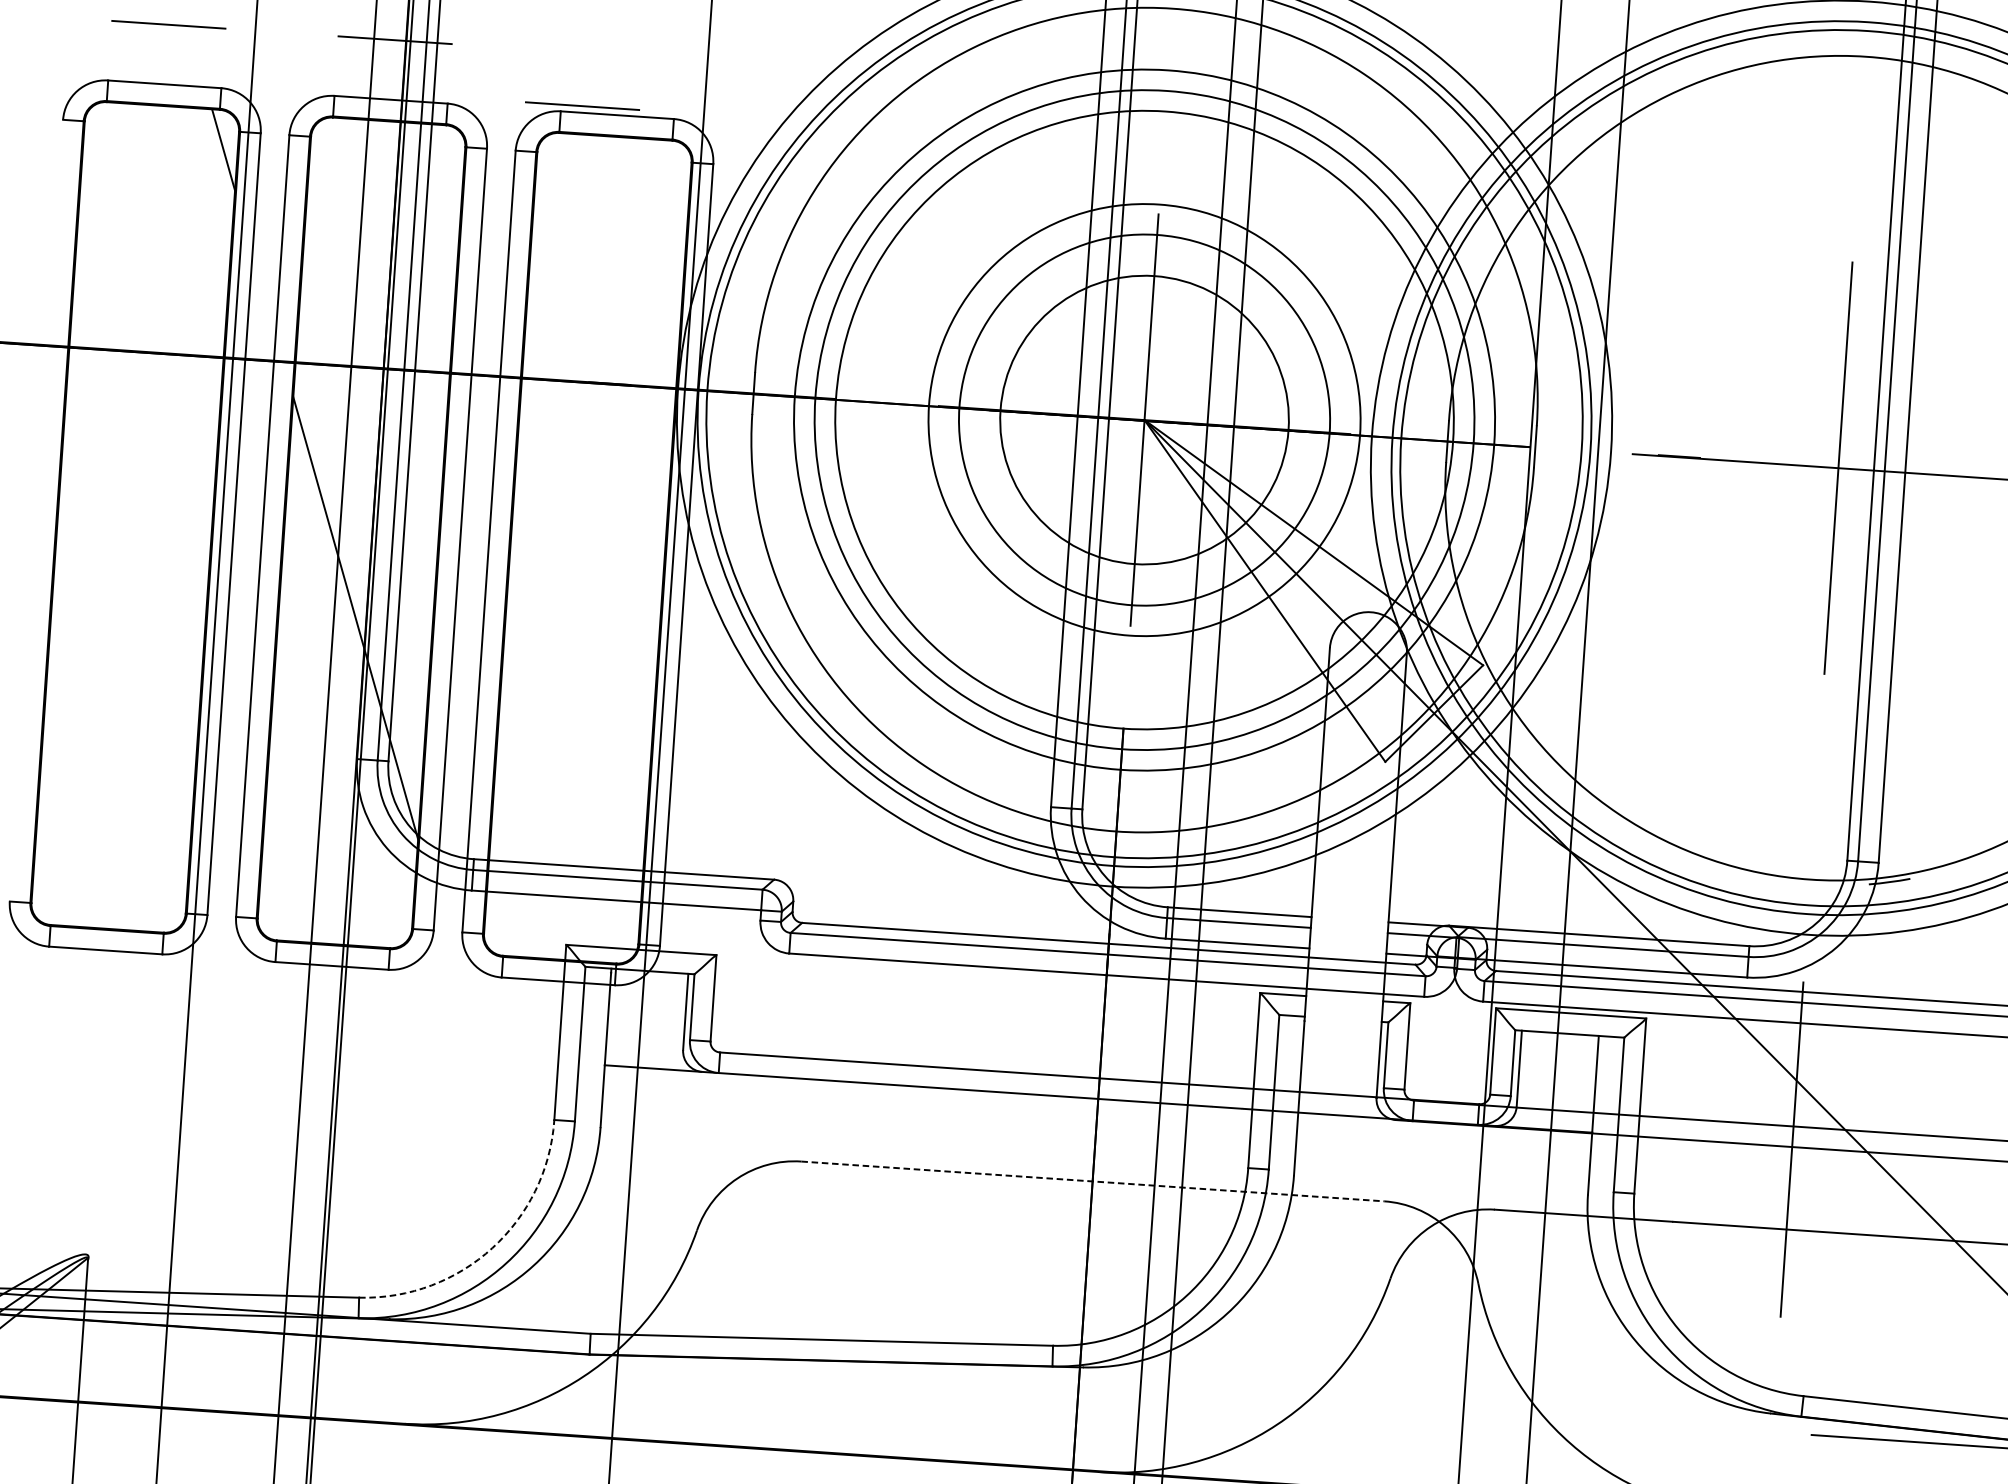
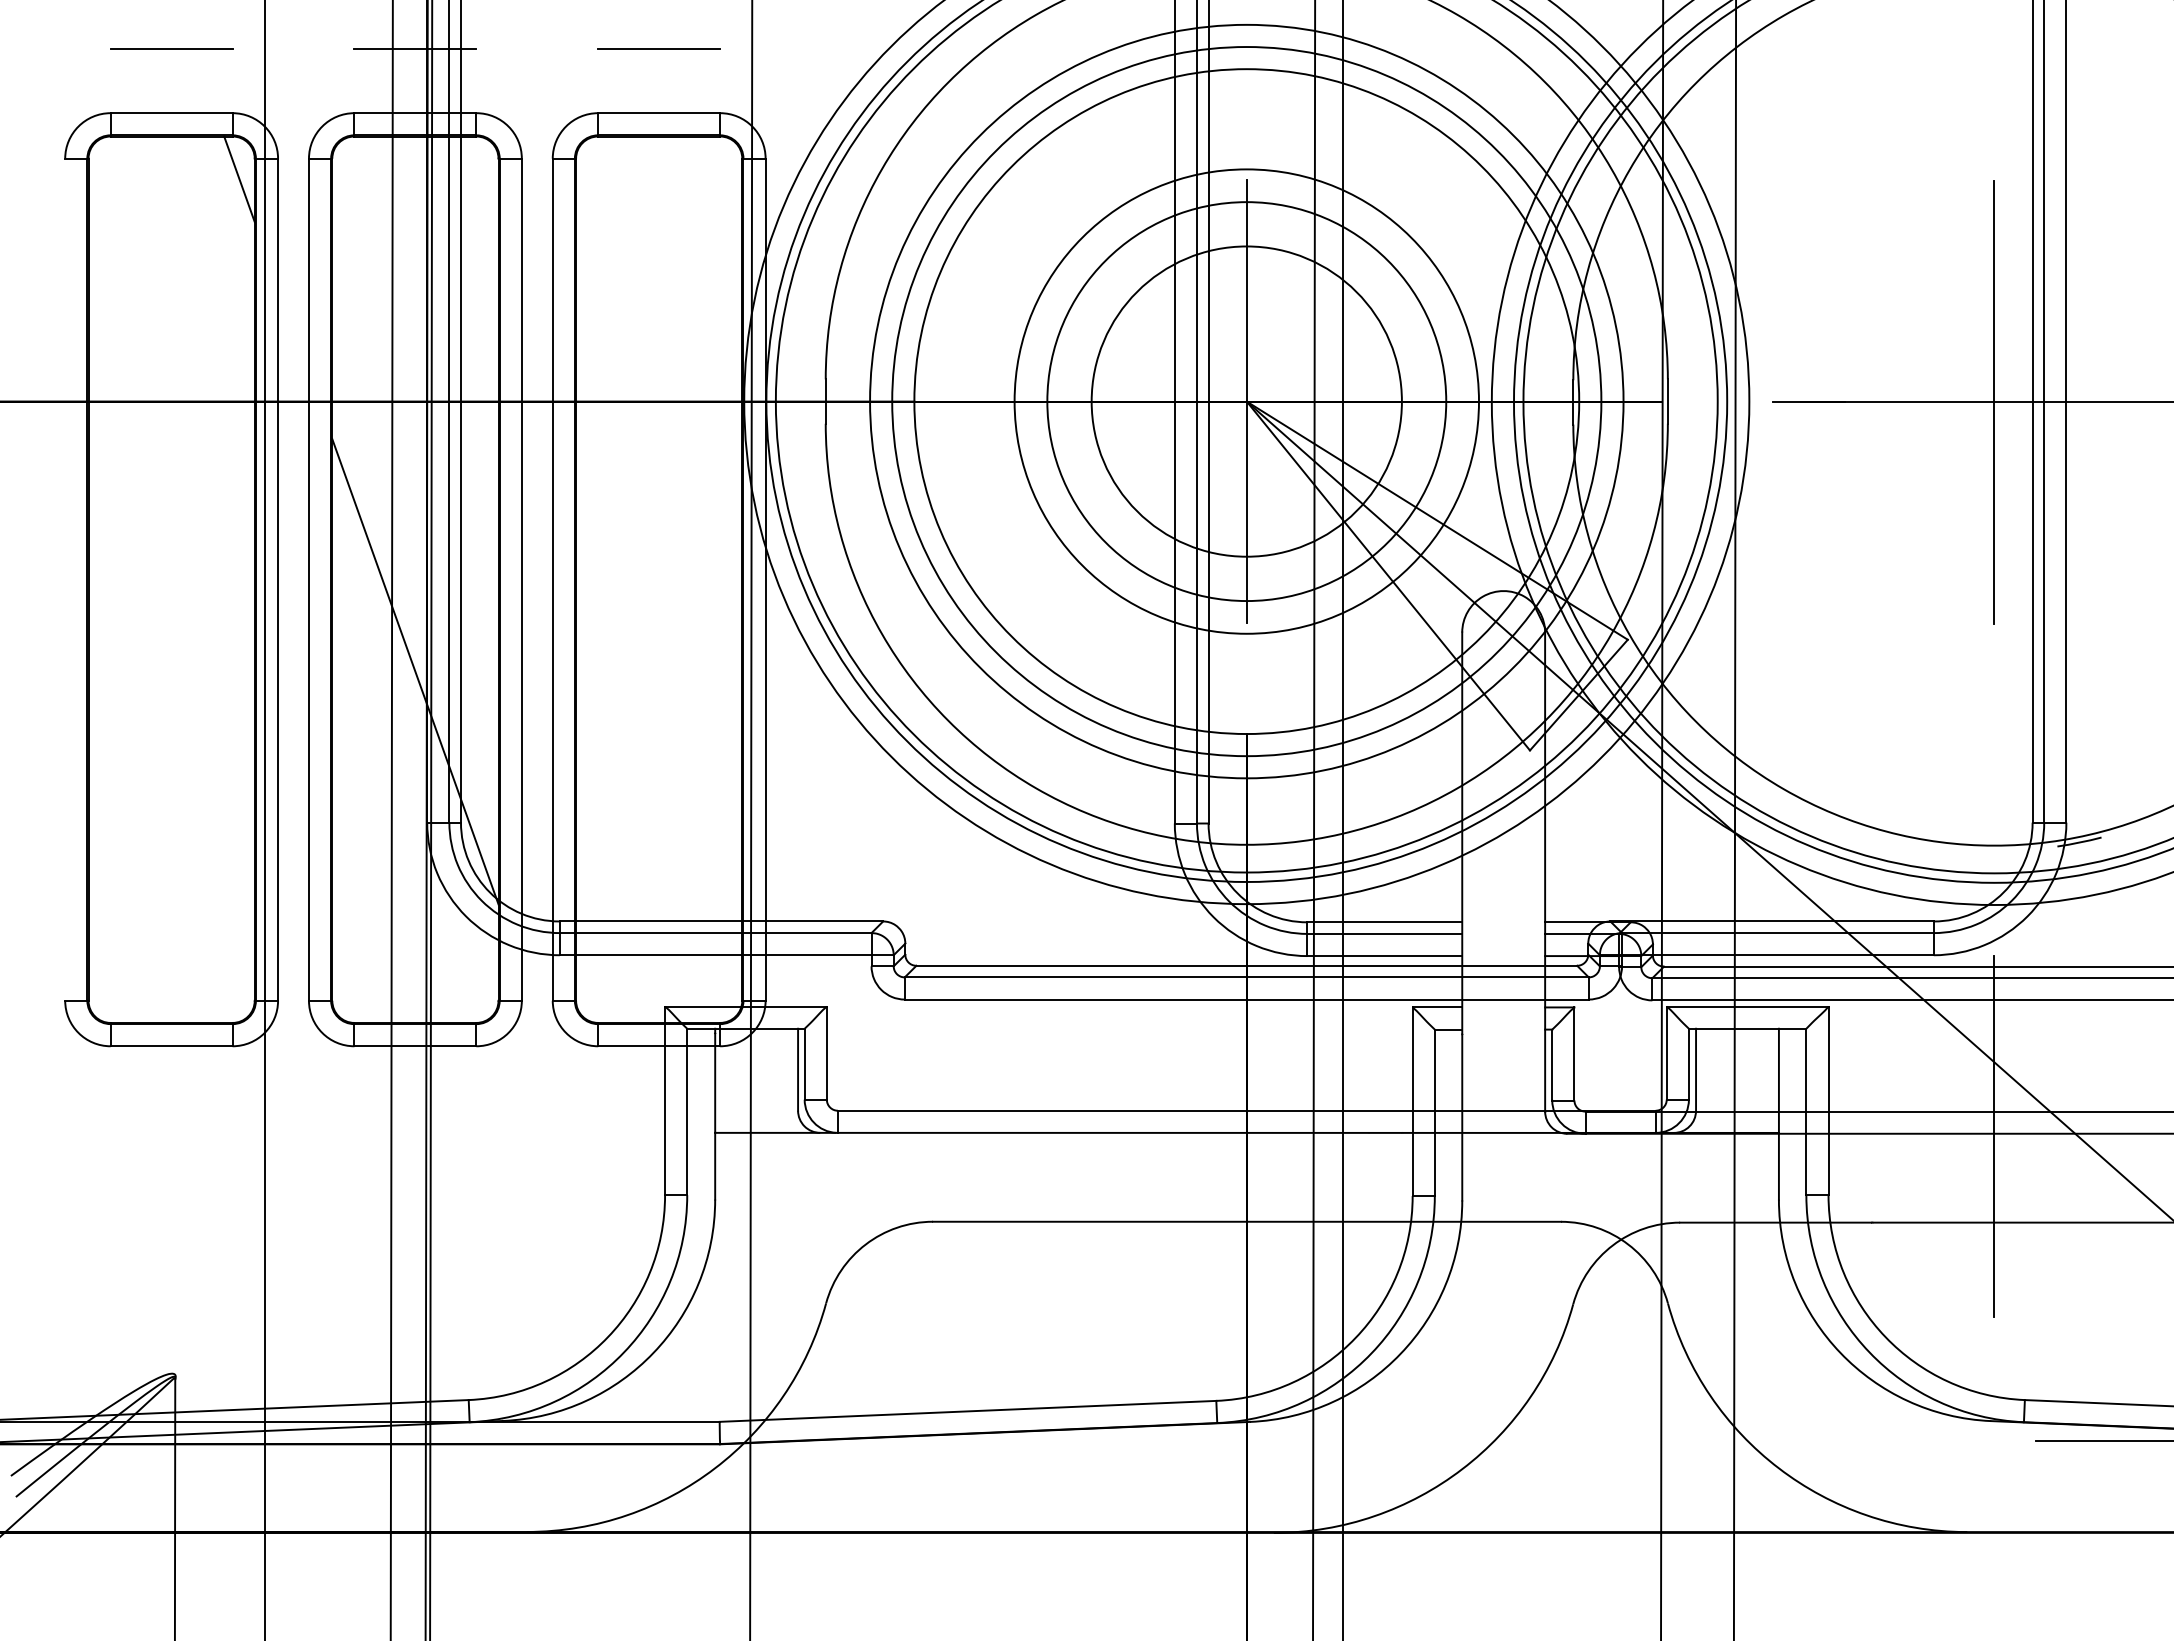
line: (581, 105) -> (658, 48), moved
line: (1093, 1181) -> (1247, 1221), dashed -> solid
arc: (492, 1248) -> (608, 1337), dashed -> solid

